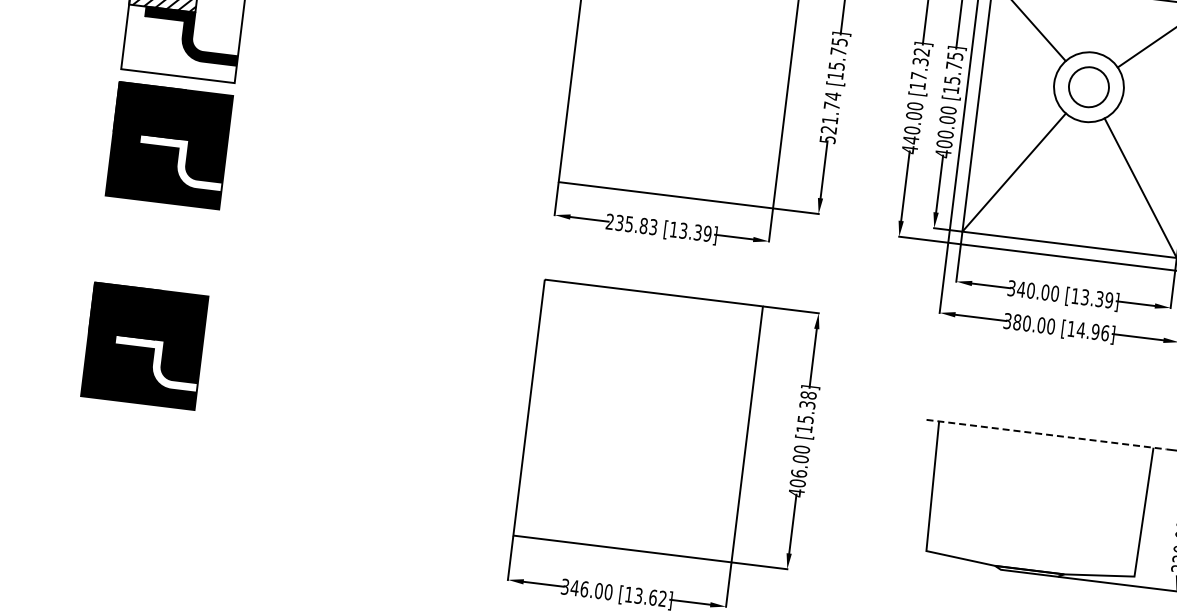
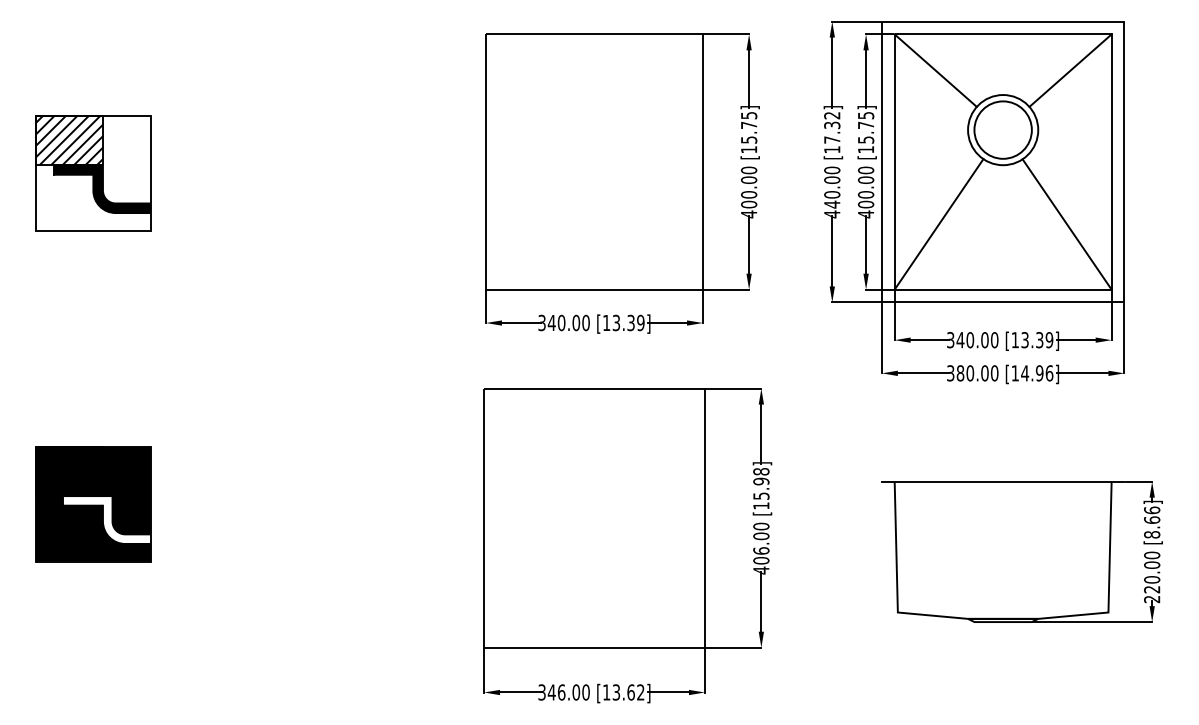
circle: (1088, 86) -> (1002, 129), size x1.43
text: (830, 118) -> (749, 192), 521.74 -> 400.00
part: (169, 146) -> (93, 301), removed
text: (631, 223) -> (563, 322), 235.83 -> 340.00
text: (807, 405) -> (761, 481), [15.38] -> [15.98]
line: (1046, 434) -> (1003, 481), dashed -> solid

